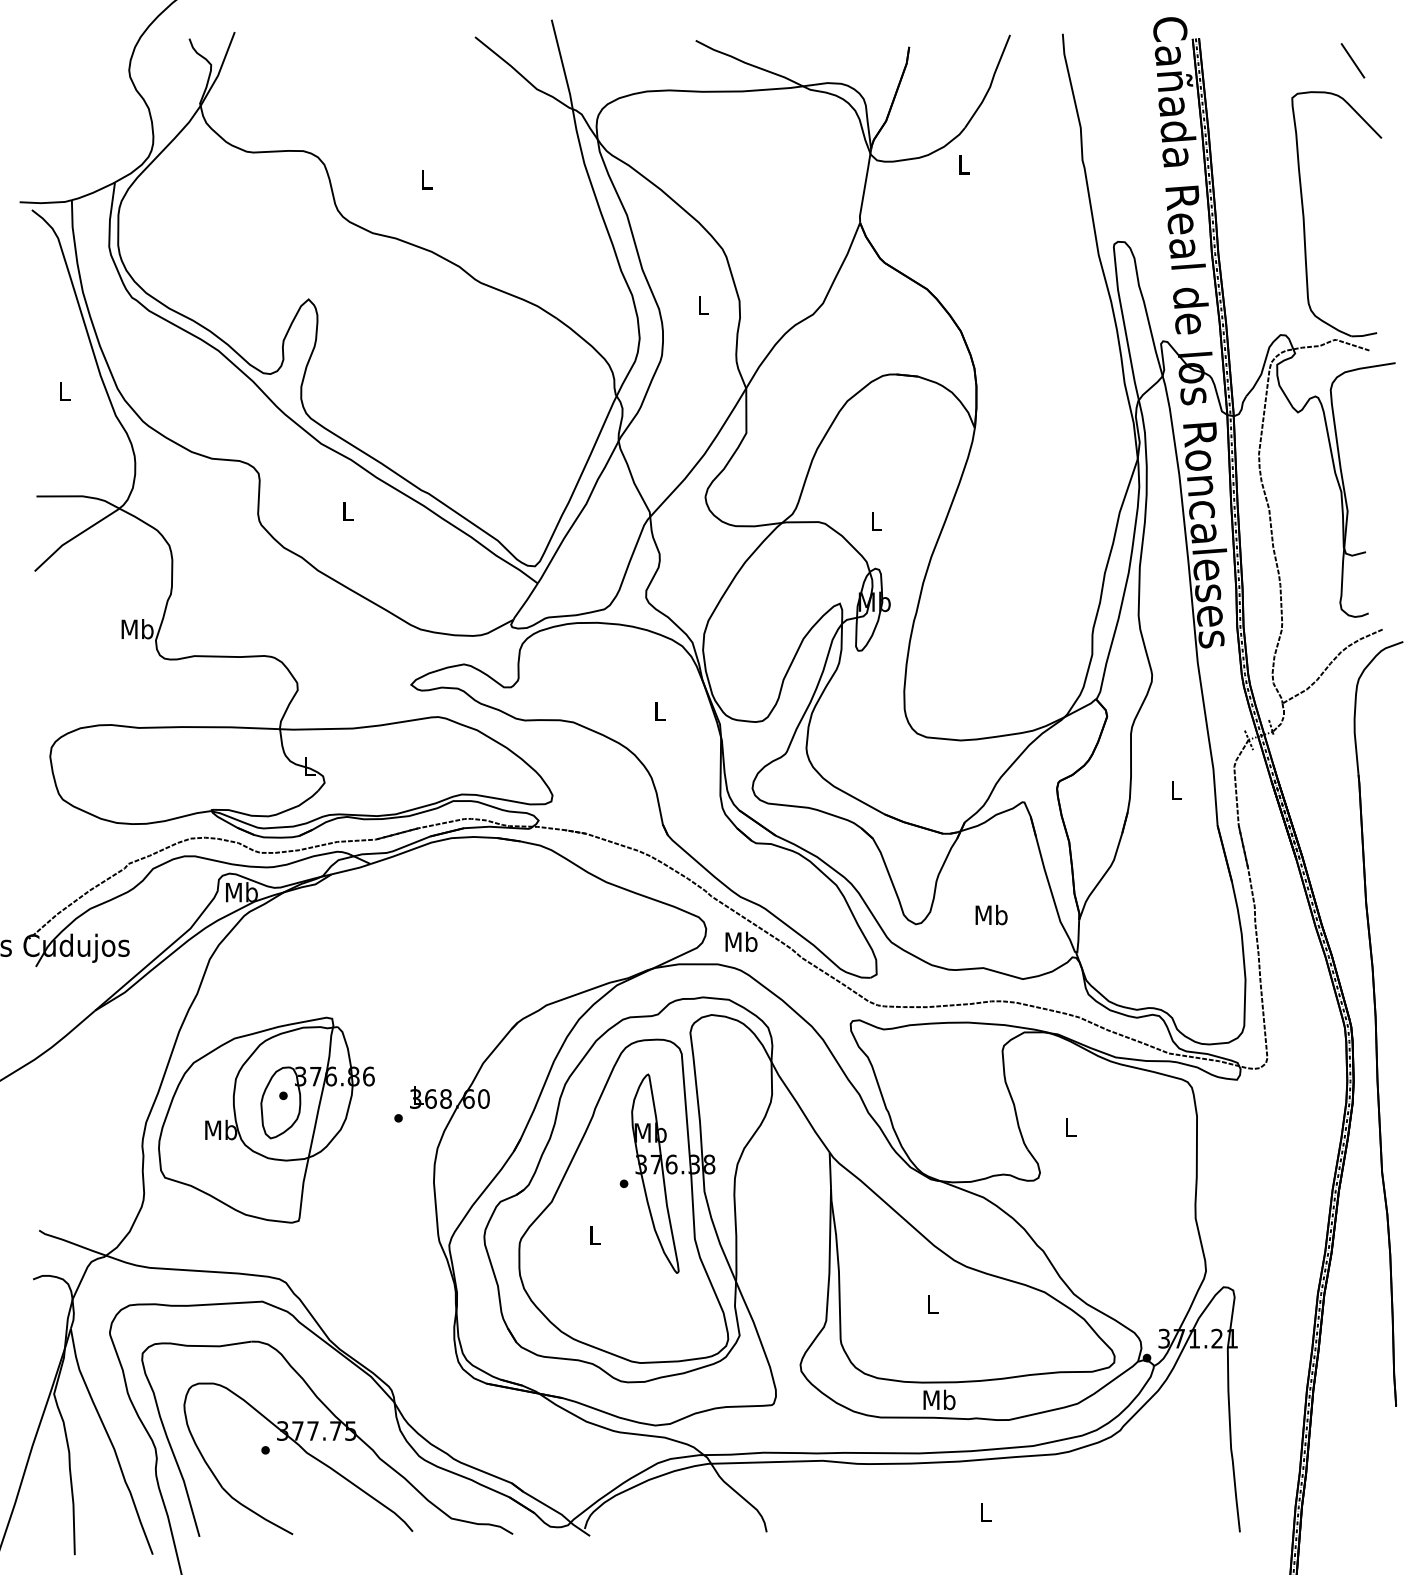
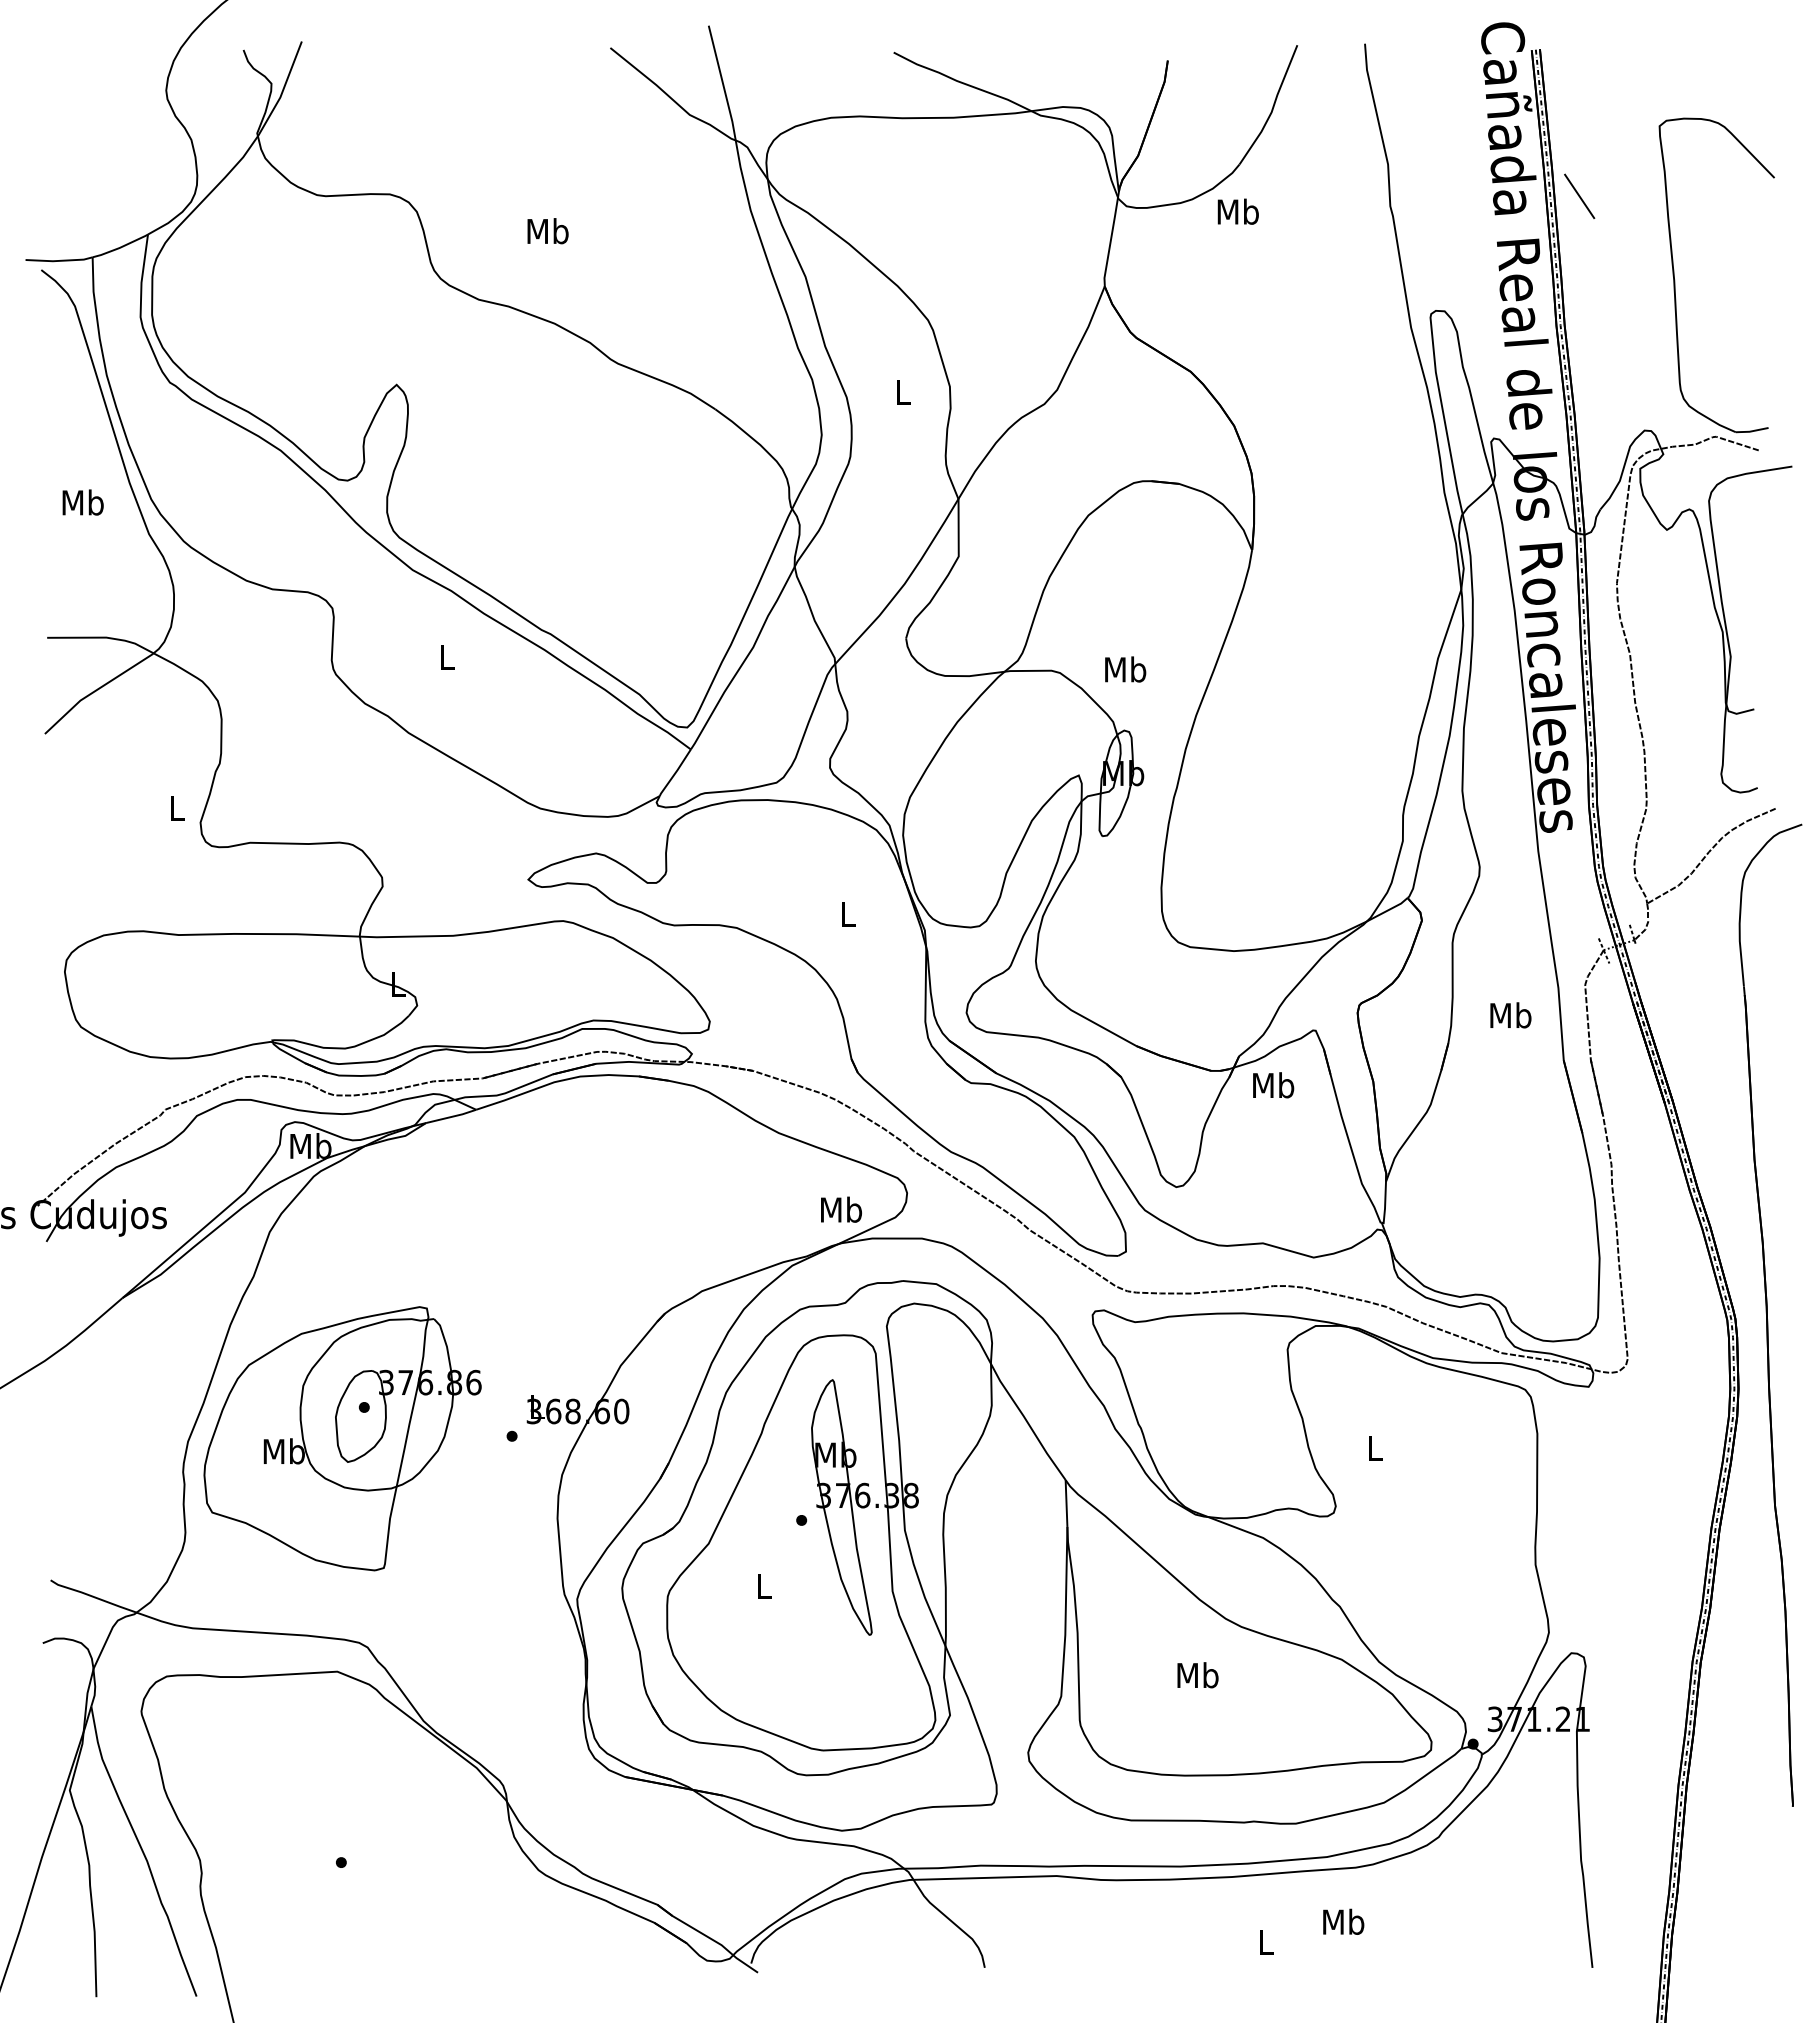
line: (1352, 60) -> (1579, 195), moved
text: (963, 164) -> (1237, 211), L -> Mb
text: (426, 180) -> (547, 231), L -> Mb
text: (63, 391) -> (82, 502), L -> Mb
text: (876, 521) -> (1125, 669), L -> Mb
text: (137, 629) -> (176, 808), Mb -> L
text: (1176, 790) -> (1510, 1015), L -> Mb
text: (991, 915) -> (1273, 1085), moved
text: (741, 941) -> (841, 1209), moved
text: (932, 1304) -> (1197, 1675), L -> Mb
text: (939, 1399) -> (1343, 1921), moved
part: (327, 1438) -> (420, 1847), removed

